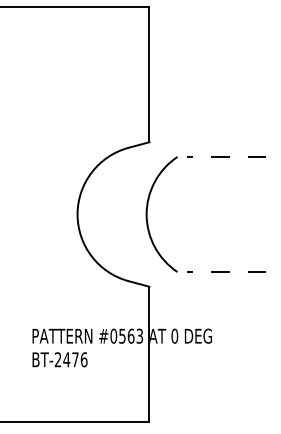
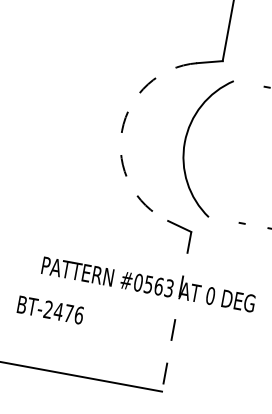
arc: (77, 214) -> (121, 130), solid -> dashed
arc: (147, 214) -> (185, 142), moved
line: (149, 354) -> (176, 312), solid -> dashed
text: (59, 359) -> (50, 309), moved

